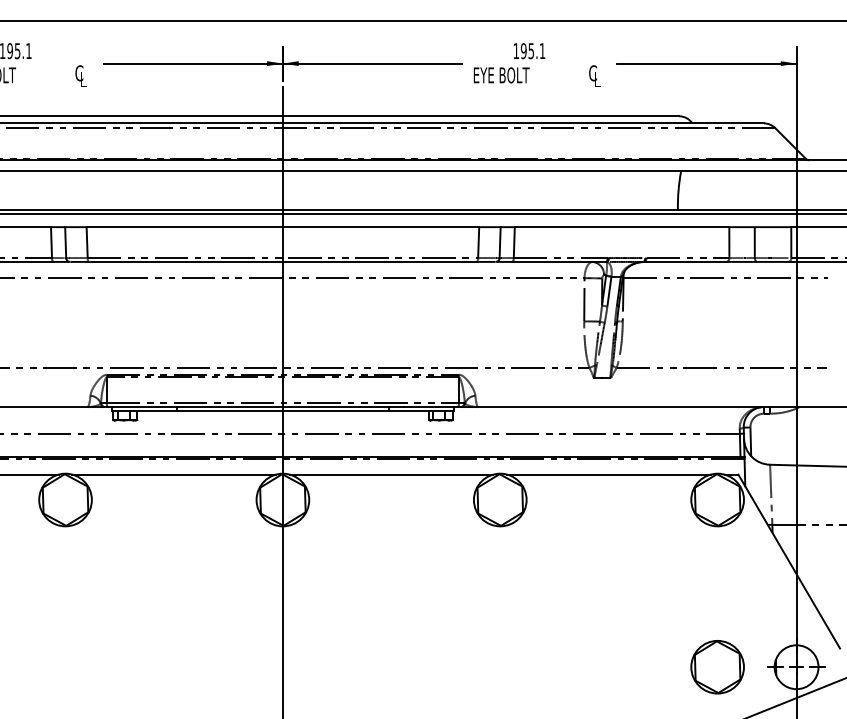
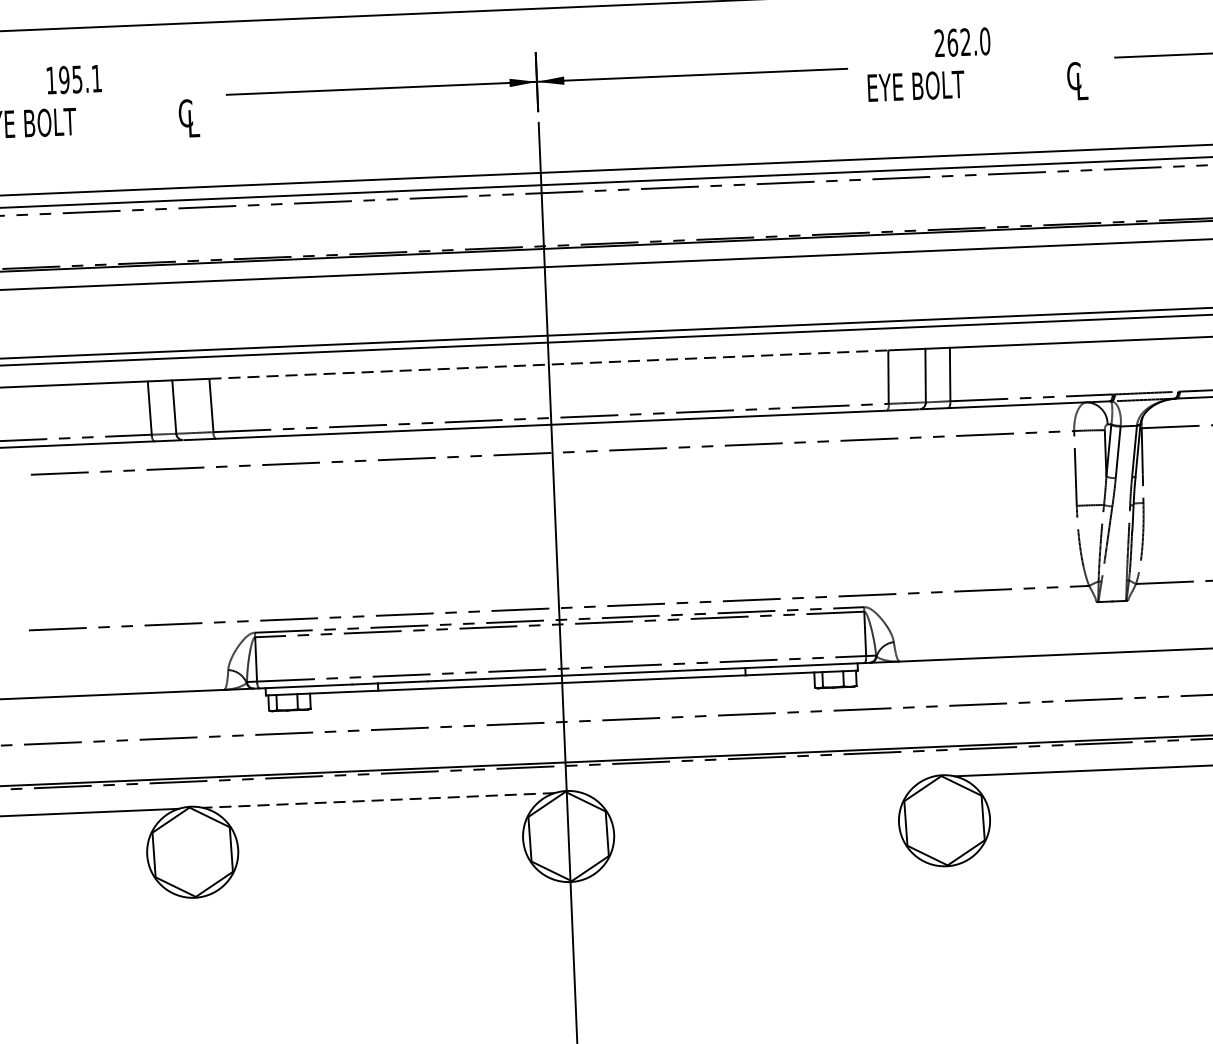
text: (529, 51) -> (962, 42), 195.1 -> 262.0
line: (283, 227) -> (549, 365), solid -> dashed
line: (174, 474) -> (379, 800), solid -> dashed
line: (391, 474) -> (754, 784), removed

